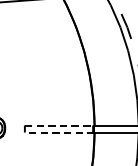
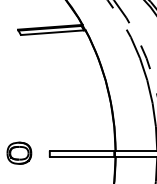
line: (59, 125) -> (82, 150), dashed -> solid
line: (59, 132) -> (82, 157), dashed -> solid

